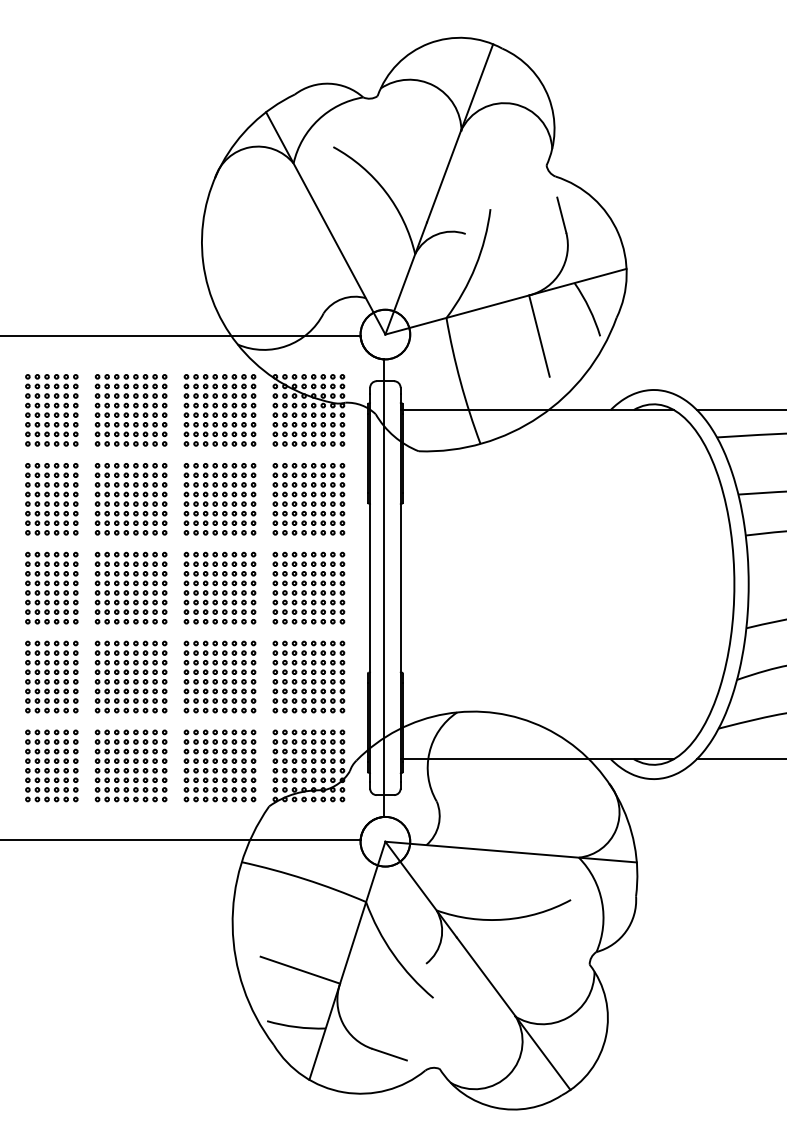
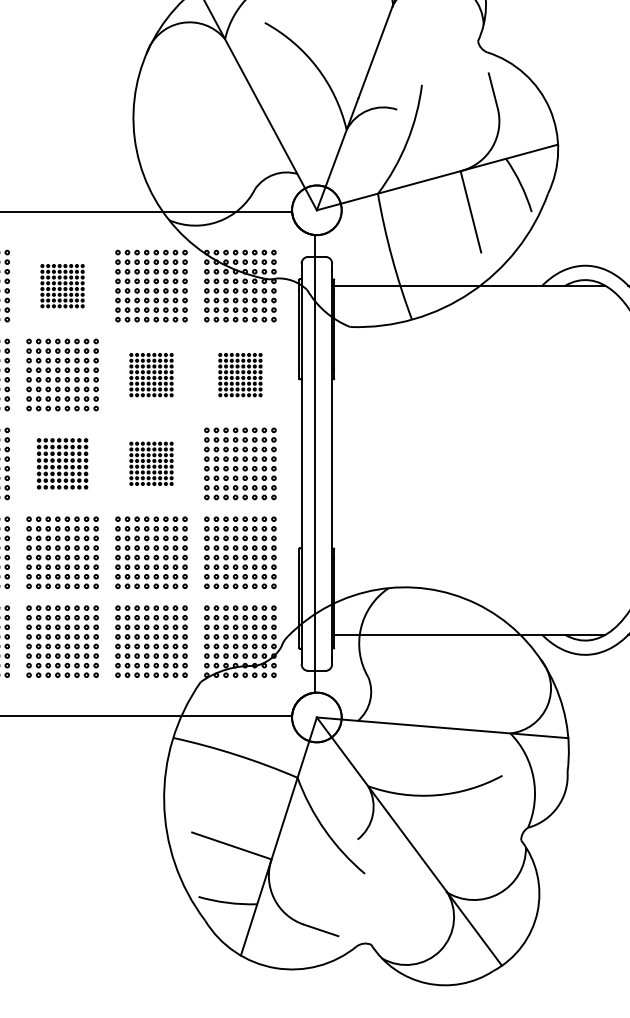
part: (130, 410) -> (61, 286), size x0.6
part: (219, 499) -> (150, 375), size x0.6
part: (308, 499) -> (239, 375), size x0.6
part: (130, 587) -> (61, 463), size x0.7
part: (219, 587) -> (150, 463), size x0.6

